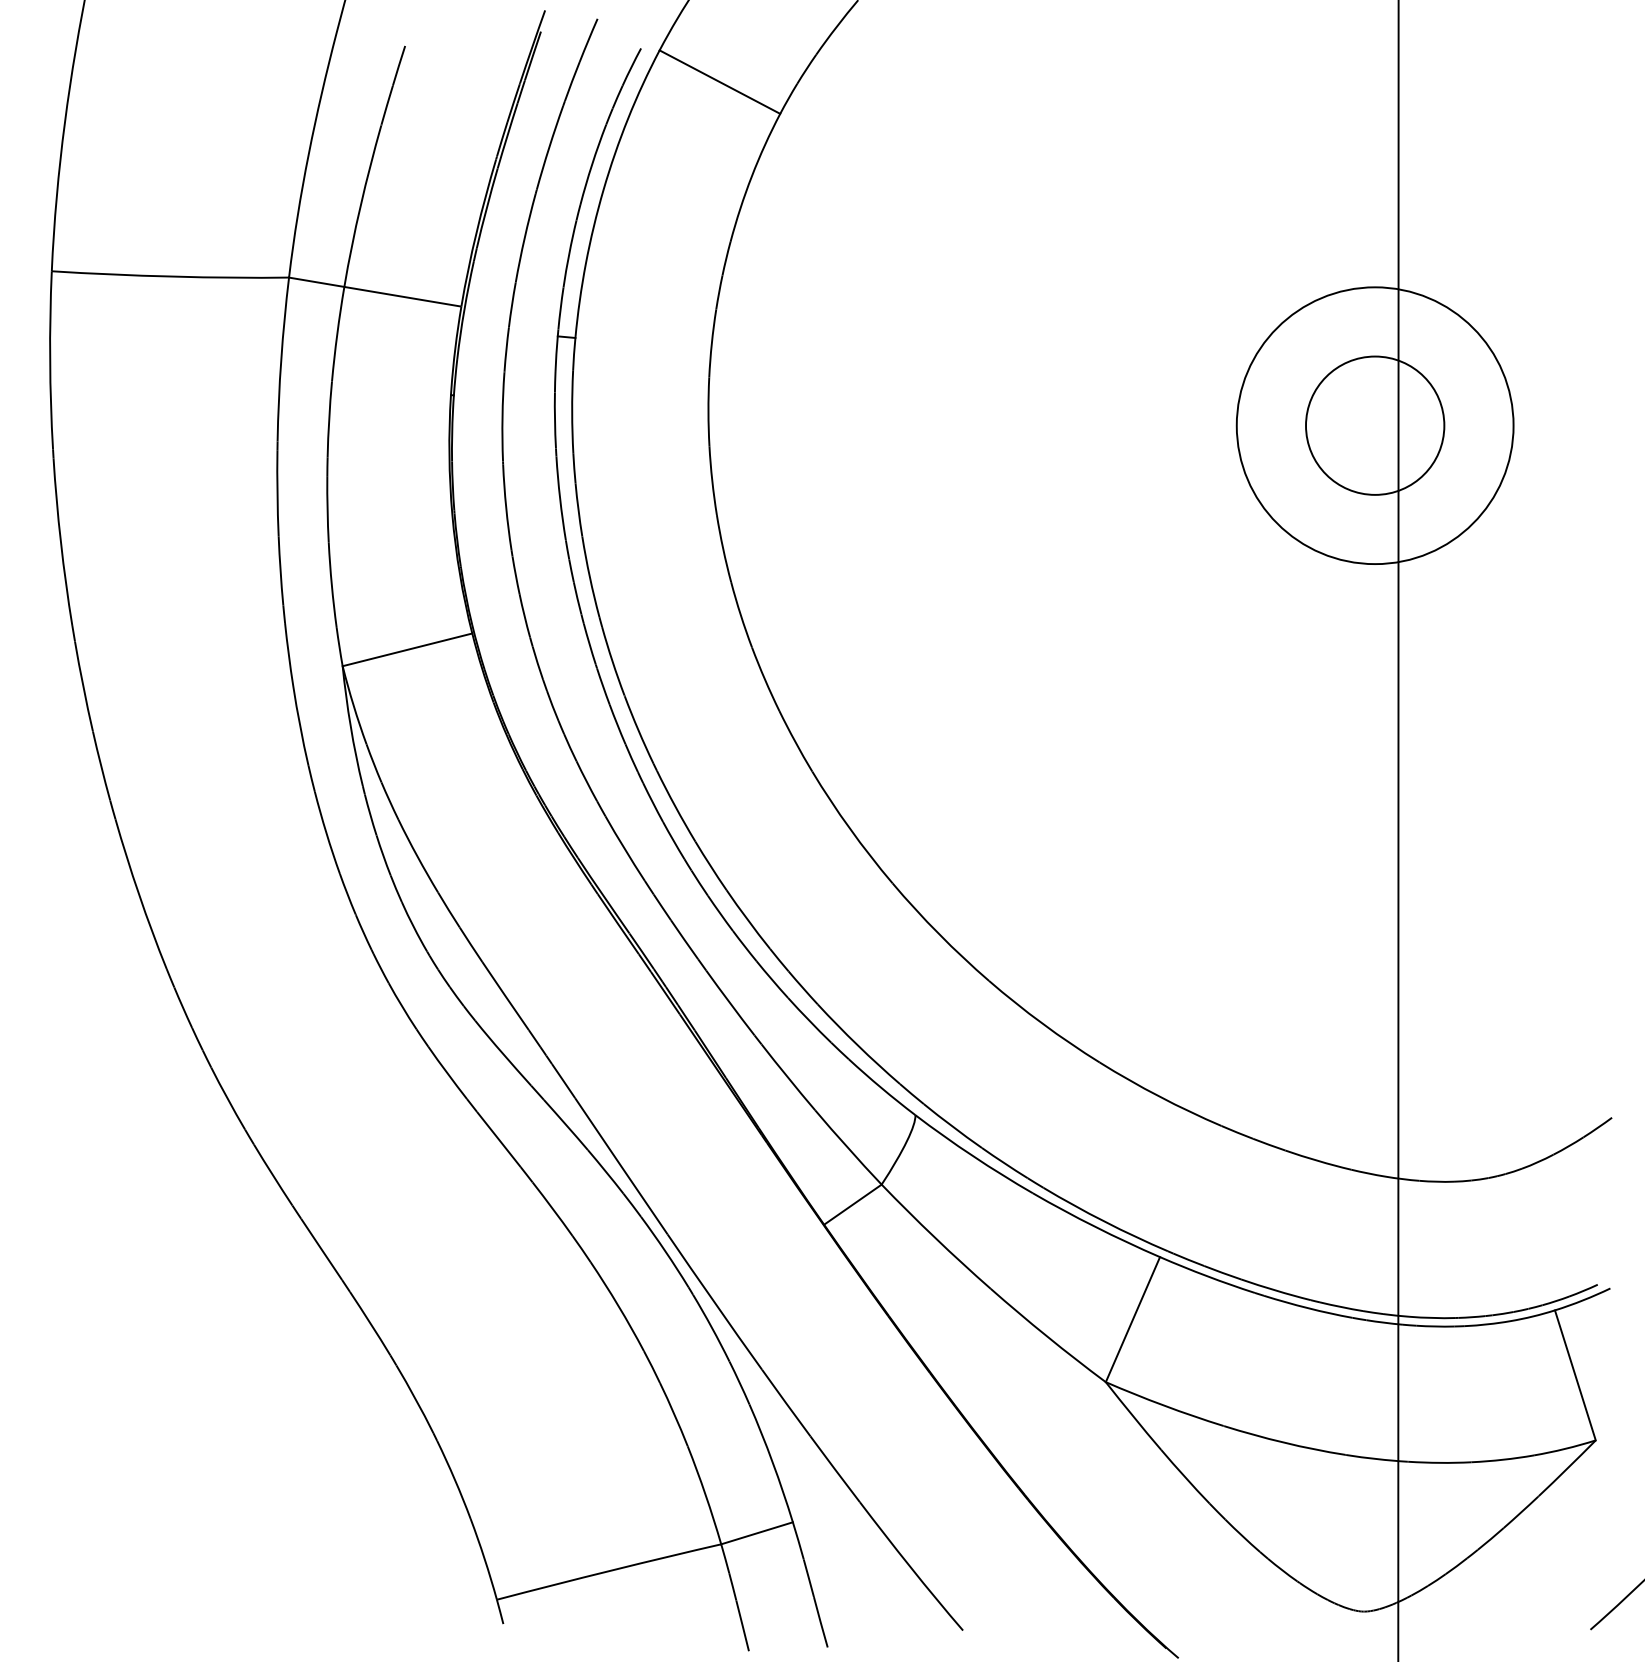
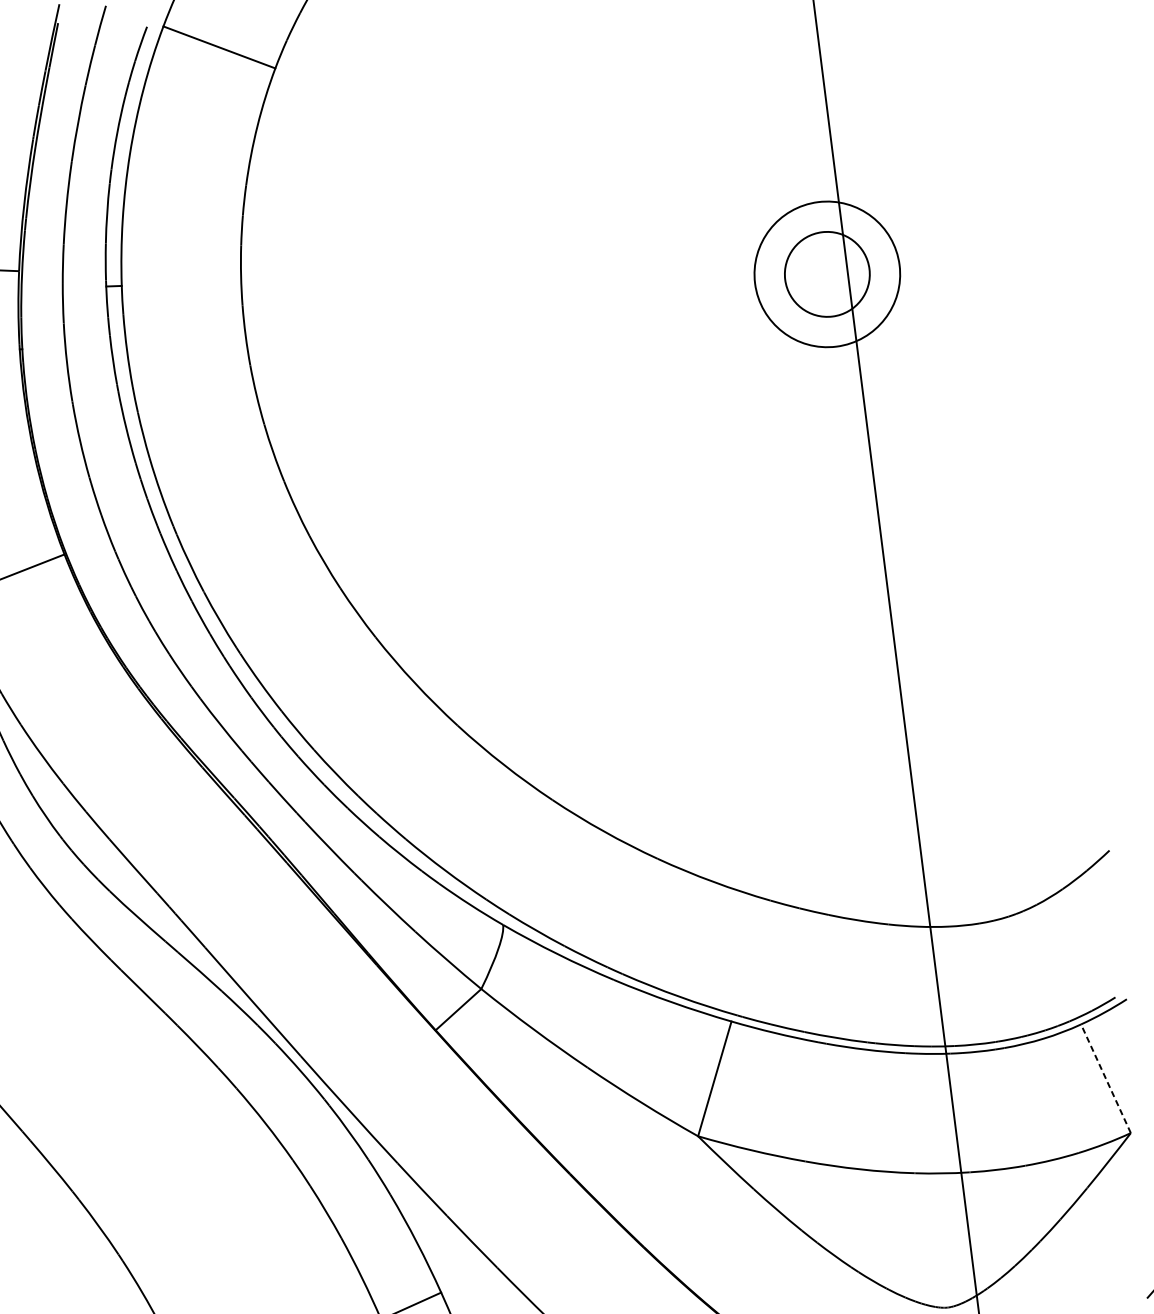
circle: (1374, 425) -> (826, 274), size x0.6
circle: (1375, 425) -> (827, 274), size x0.7
line: (1575, 1374) -> (1105, 1077), solid -> dashed

